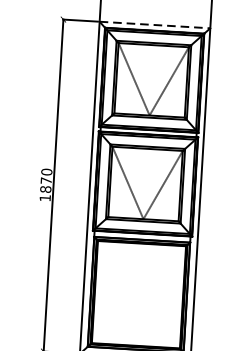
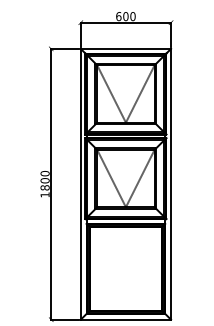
line: (155, 24) -> (126, 48), dashed -> solid
text: (45, 180) -> (44, 180), 1870 -> 1800

